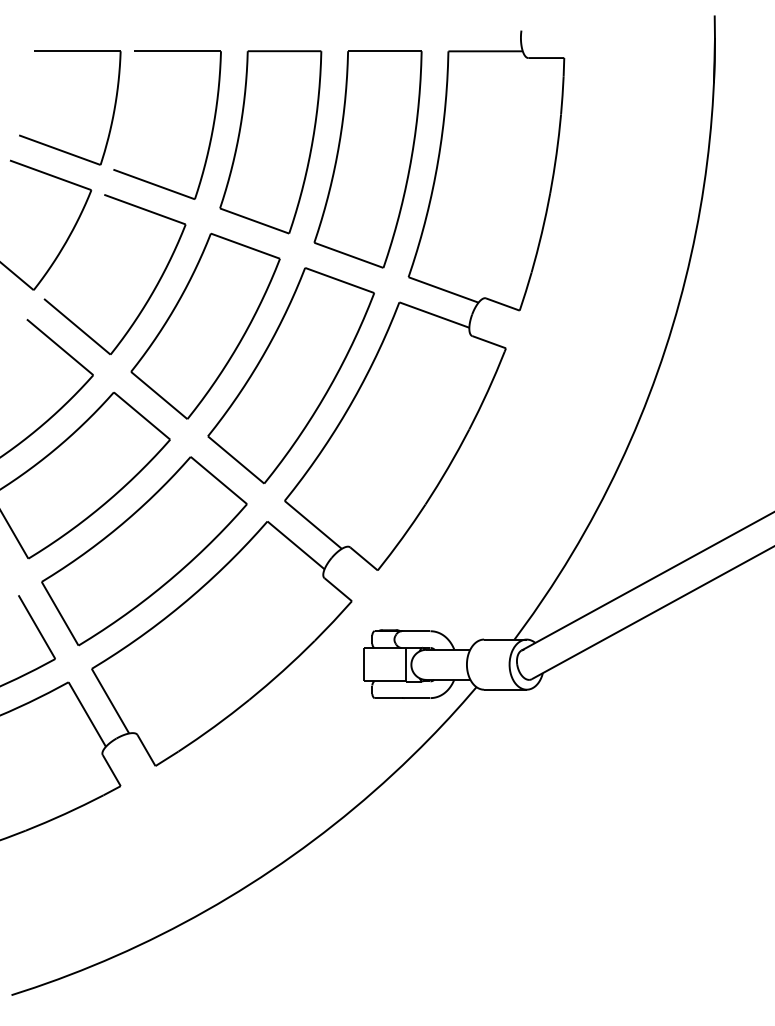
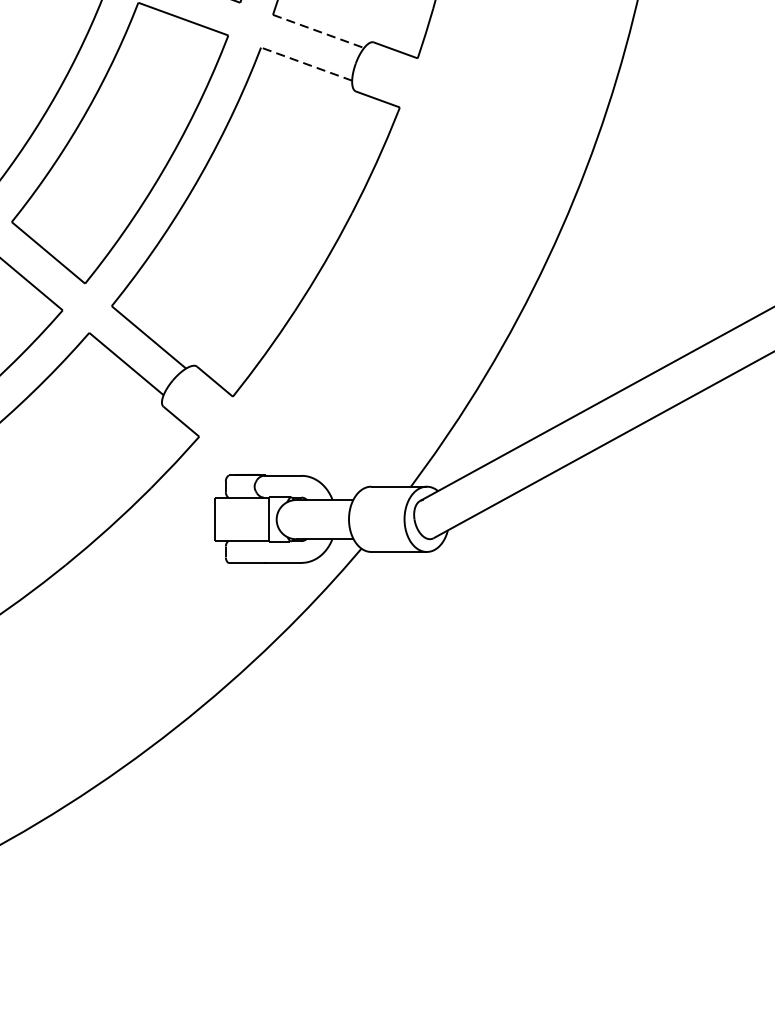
line: (444, 290) -> (319, 32), solid -> dashed
line: (433, 314) -> (305, 63), solid -> dashed

